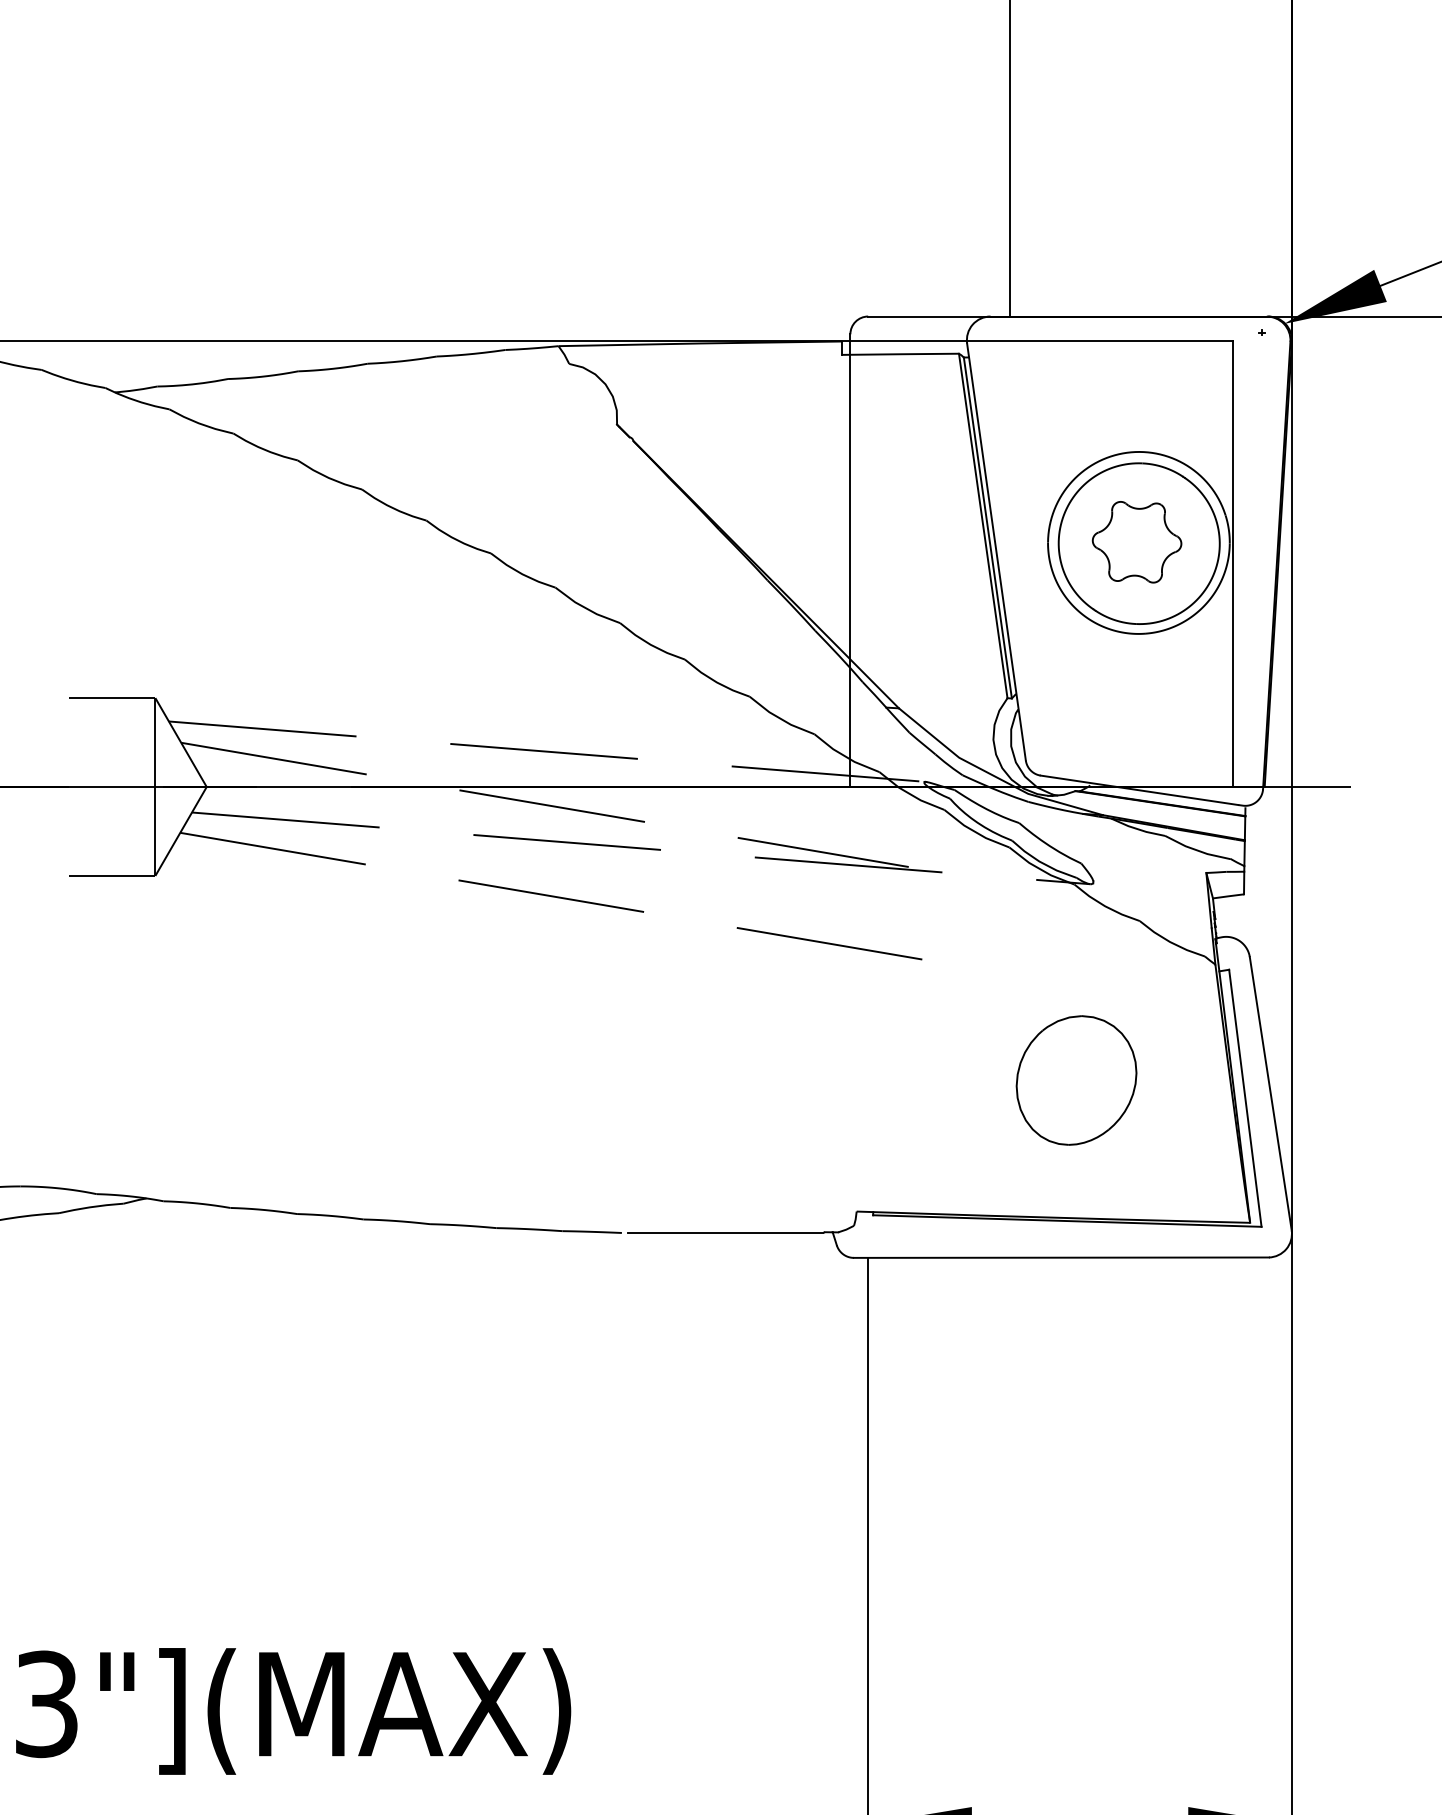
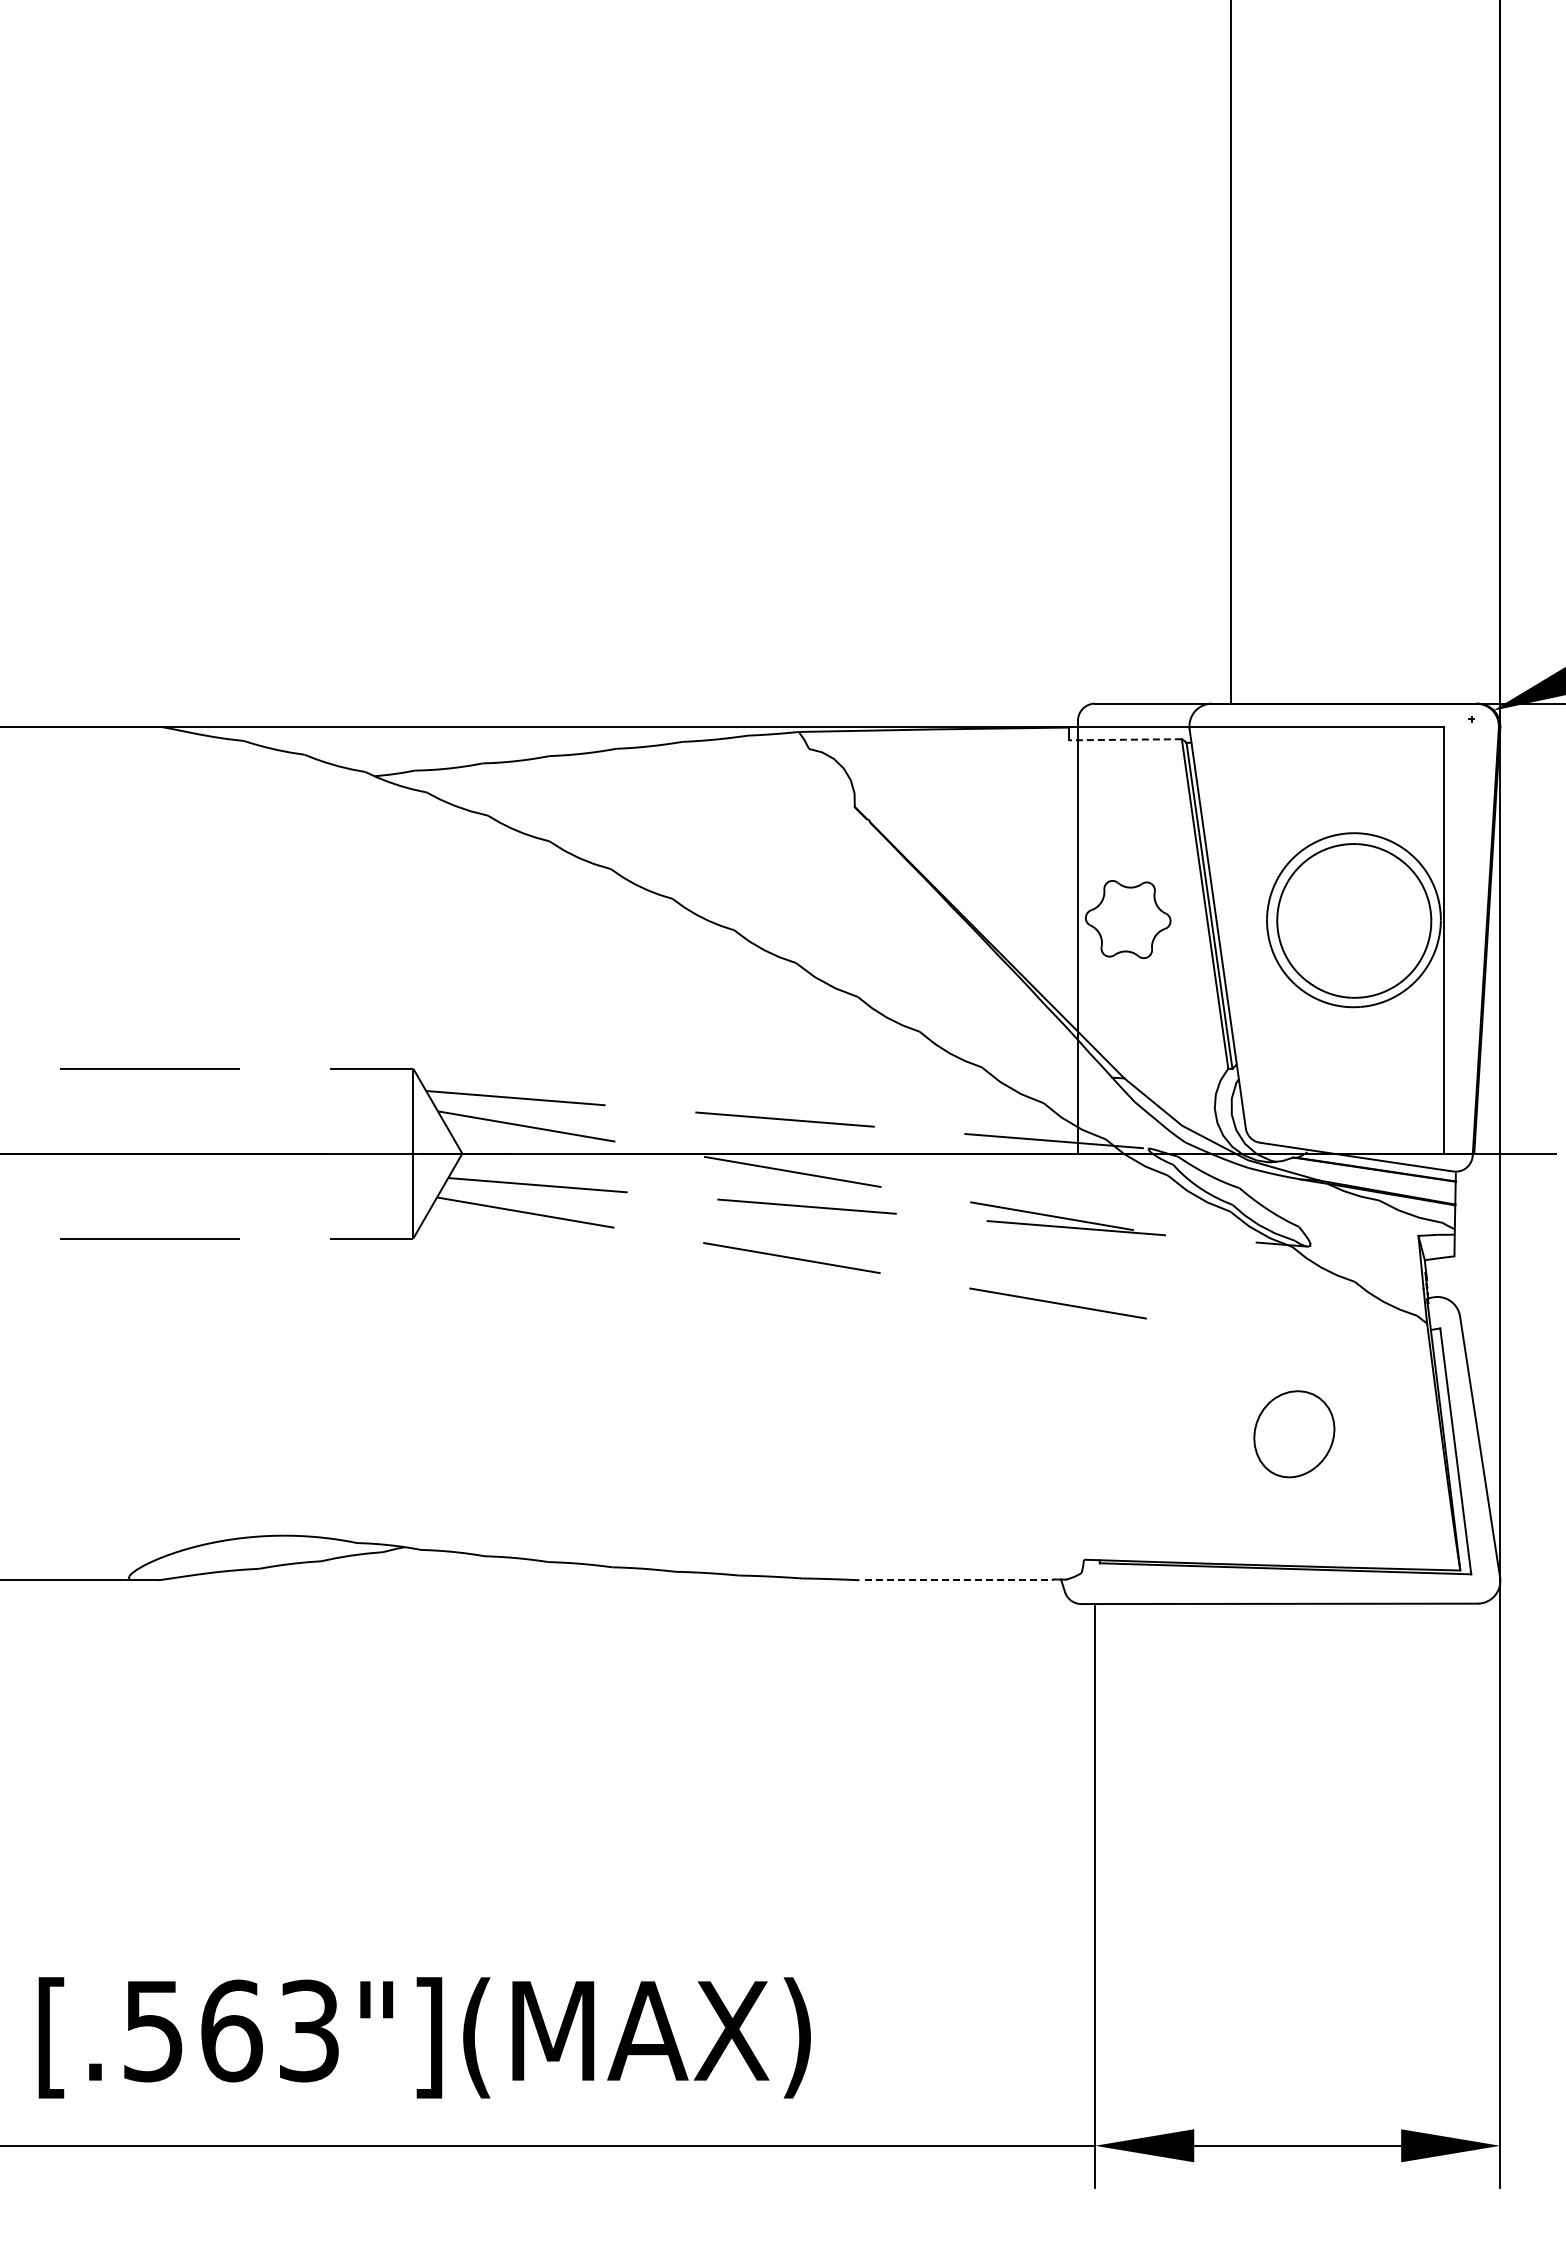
line: (900, 354) -> (1125, 739), solid -> dashed
part: (1137, 542) -> (1128, 919), moved
part: (1076, 1079) -> (1294, 1433), size x0.7
line: (726, 1233) -> (959, 1580), solid -> dashed

